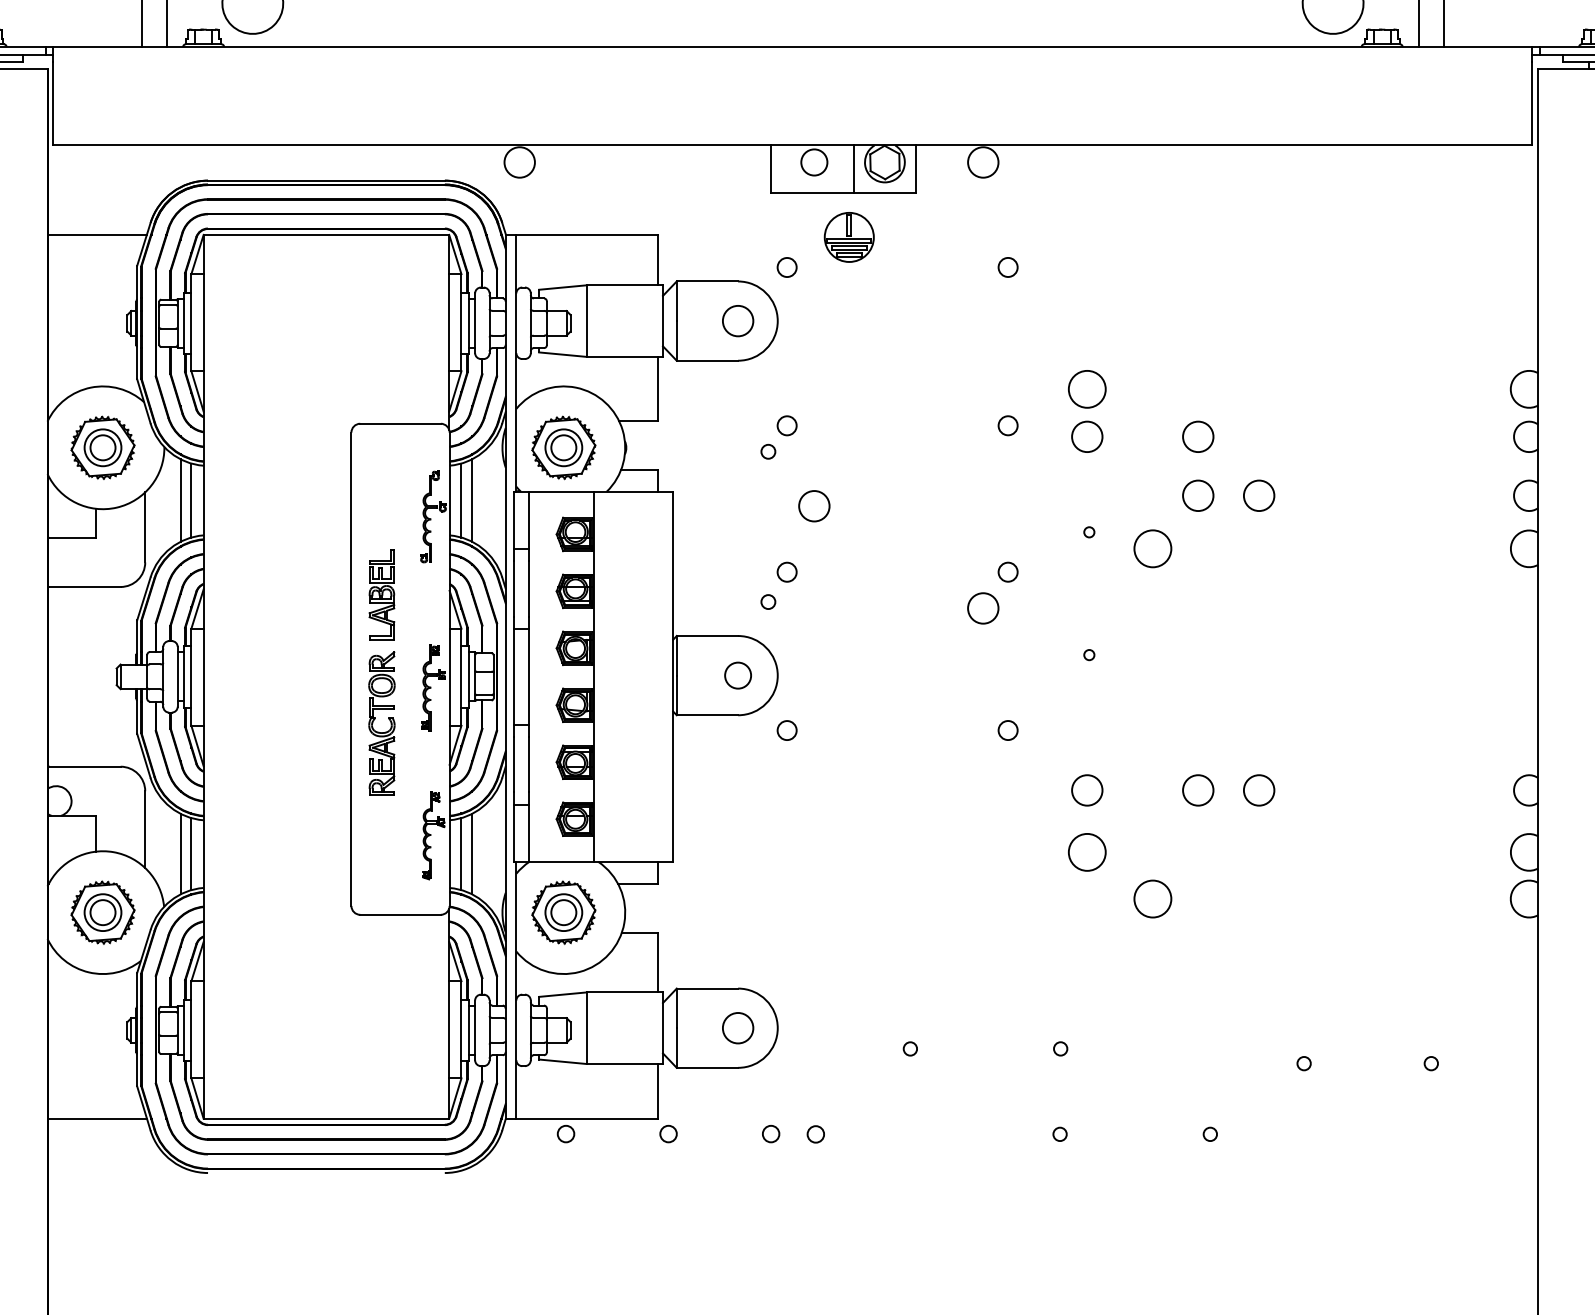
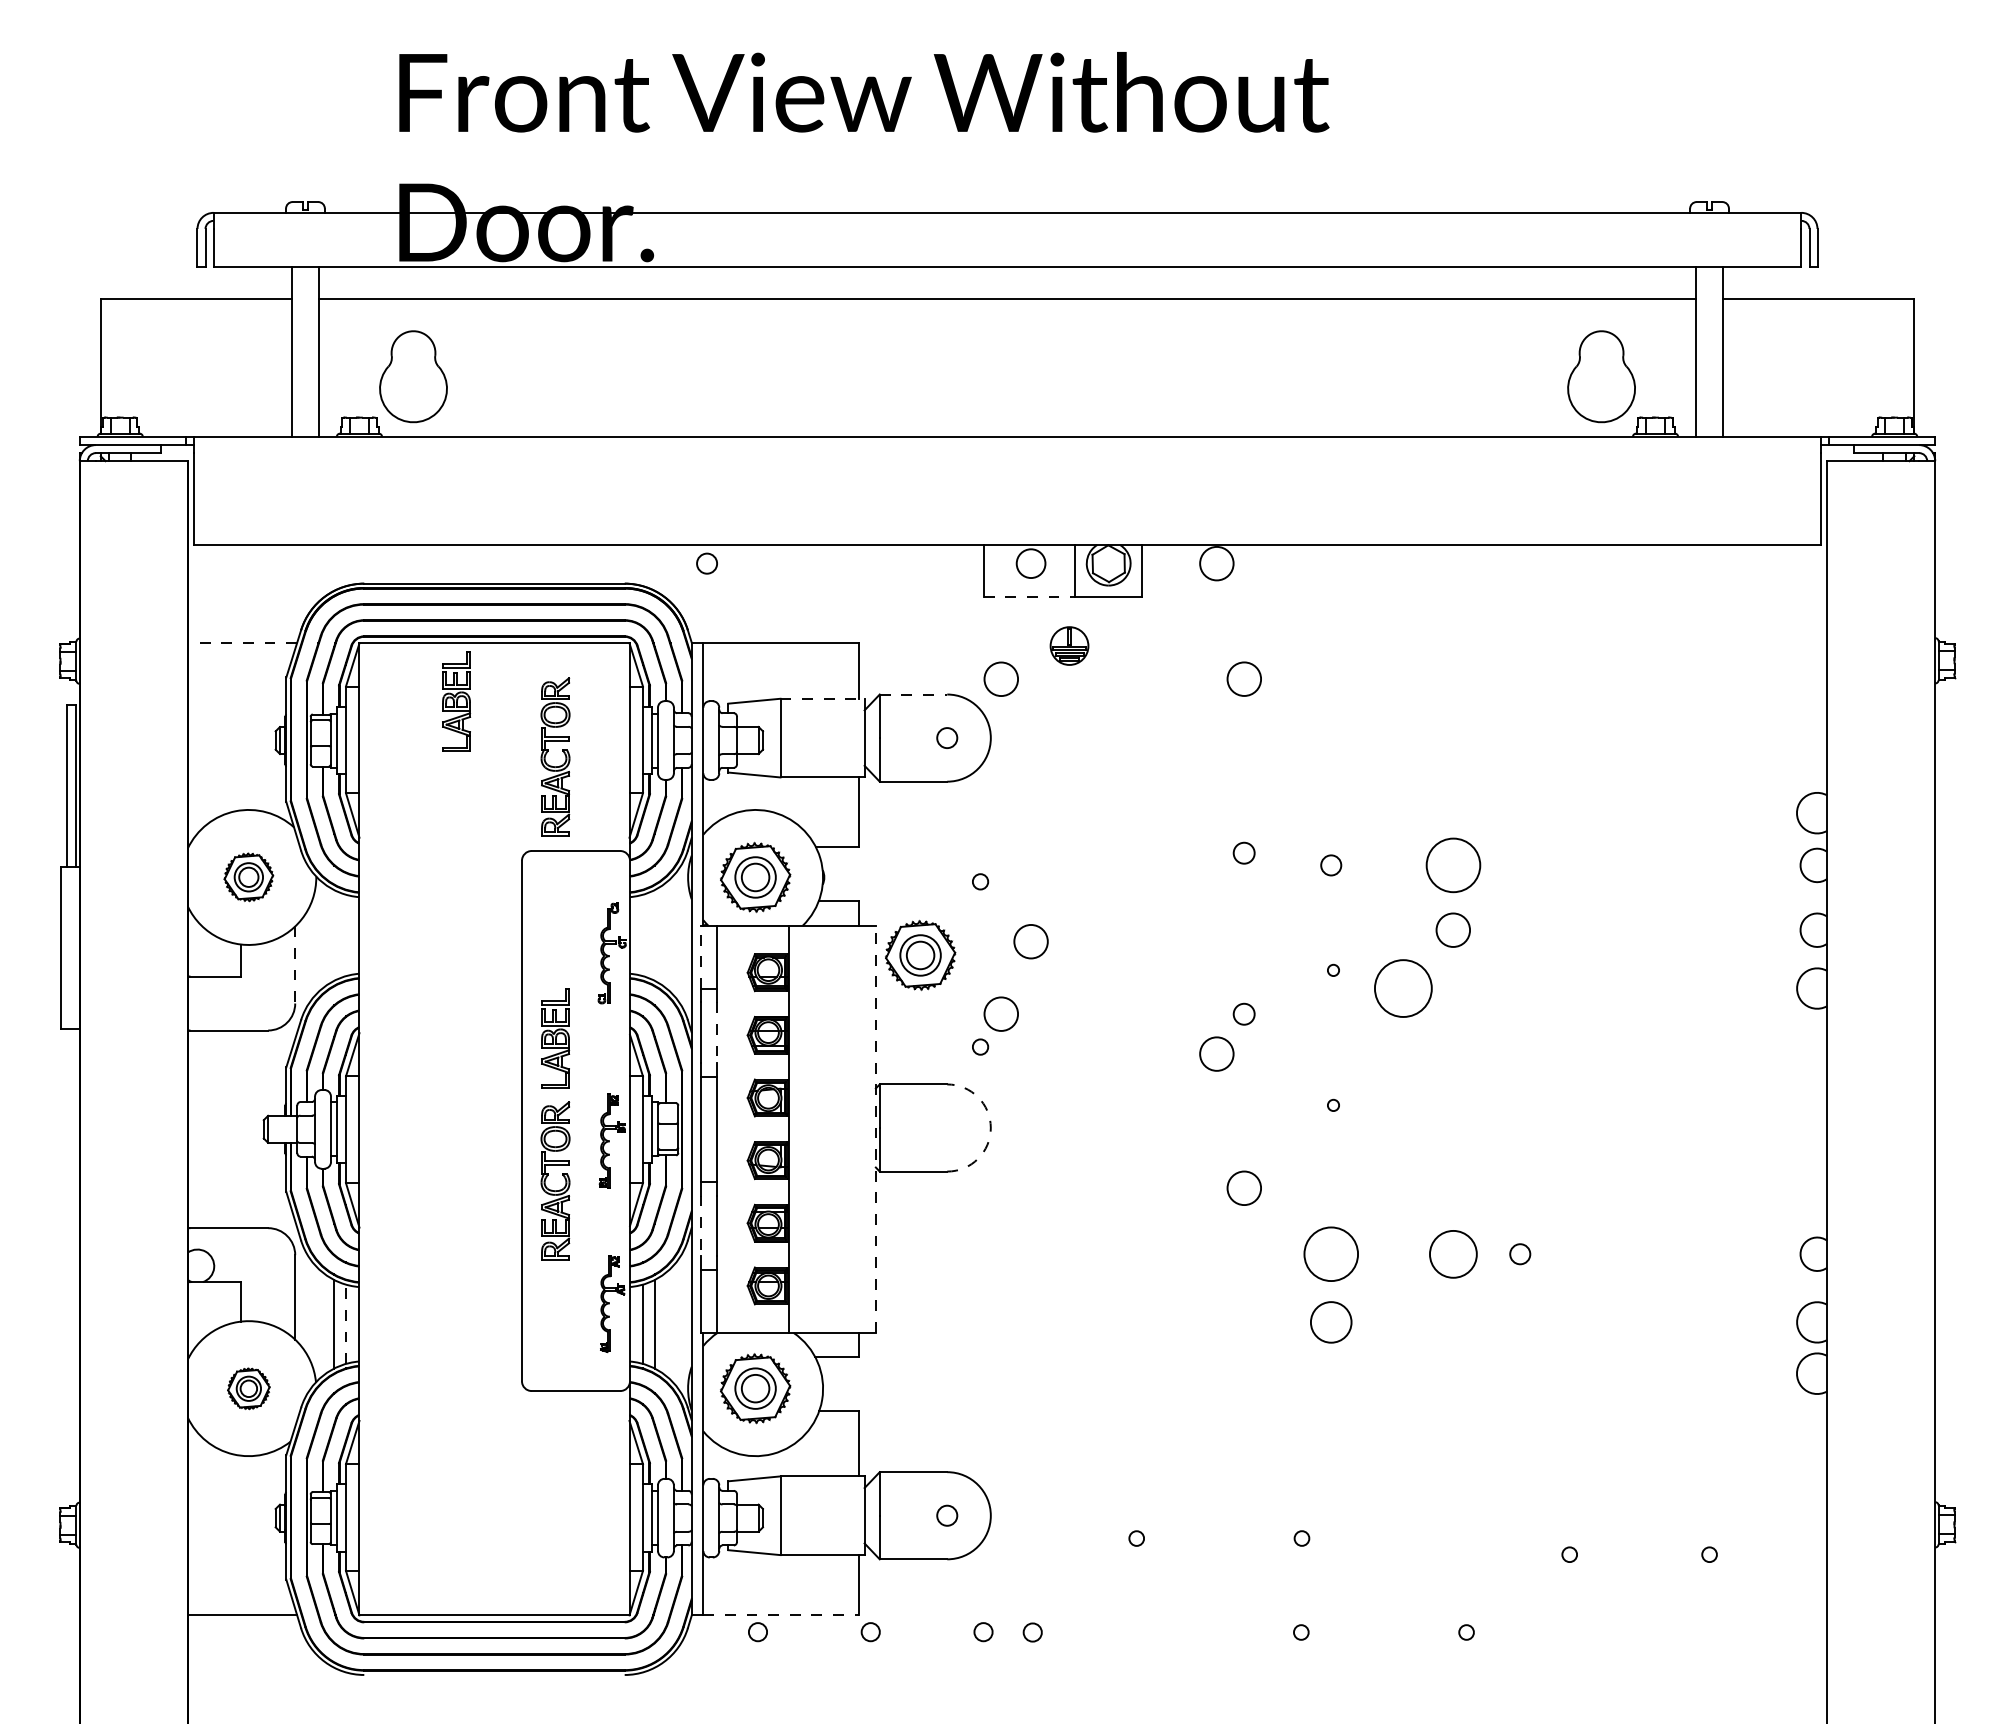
circle: (519, 162) -> (706, 563), size x0.6
line: (812, 193) -> (1029, 597), solid -> dashed
line: (97, 235) -> (242, 643), solid -> dashed
part: (849, 236) -> (1069, 645), size x0.7
circle: (786, 266) -> (1000, 678), size x1.6
circle: (1007, 266) -> (1243, 678), size x1.6
line: (707, 281) -> (913, 694), solid -> dashed
line: (625, 285) -> (823, 698), solid -> dashed
part: (291, 287) -> (456, 701), added
circle: (738, 320) -> (947, 737), size x0.6
part: (374, 335) -> (547, 753), added
circle: (1087, 389) -> (1331, 813), removed
circle: (786, 425) -> (1000, 852), removed
circle: (1086, 436) -> (1330, 865), size x0.6
circle: (1197, 436) -> (1452, 865), size x1.6
part: (102, 446) -> (248, 876), size x0.7
circle: (1258, 495) -> (1519, 929), removed
line: (180, 500) -> (334, 935), removed
line: (190, 500) -> (345, 935), removed
line: (461, 500) -> (643, 935), removed
line: (471, 500) -> (654, 935), removed
part: (713, 517) -> (920, 954), added
line: (514, 519) -> (701, 956), solid -> dashed
line: (145, 526) -> (295, 964), solid -> dashed
circle: (1152, 548) -> (1403, 988), size x1.4
circle: (786, 572) -> (1000, 1014), size x1.6
line: (528, 589) -> (716, 1033), solid -> dashed
circle: (738, 675) -> (947, 1127), removed
line: (672, 676) -> (875, 1128), solid -> dashed
arc: (777, 676) -> (990, 1128), solid -> dashed
circle: (786, 730) -> (1000, 1188), removed
circle: (1007, 730) -> (1243, 1188), size x1.6
line: (514, 765) -> (701, 1226), solid -> dashed
circle: (1197, 789) -> (1452, 1253), size x1.4
circle: (1086, 790) -> (1330, 1254), size x1.6
circle: (1259, 790) -> (1520, 1254), size x0.6
line: (190, 854) -> (345, 1324), solid -> dashed
circle: (1152, 898) -> (1403, 1373), removed
part: (102, 912) -> (248, 1388), size x0.6
circle: (738, 1027) -> (947, 1515), size x0.6
line: (587, 1118) -> (781, 1615), solid -> dashed

